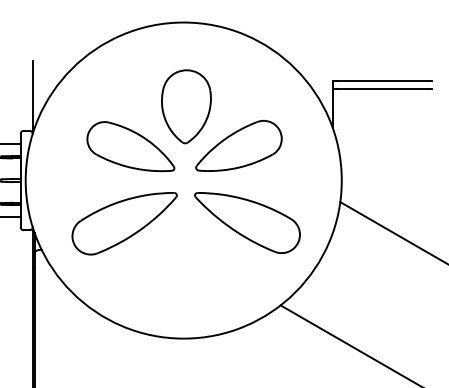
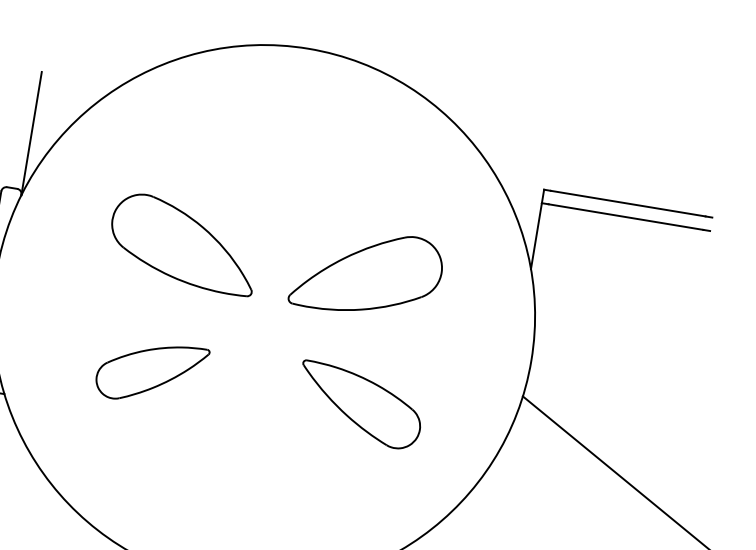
part: (186, 106) -> (289, 191), removed
part: (247, 222) -> (360, 404), size x0.7
part: (124, 223) -> (151, 372), size x0.6

